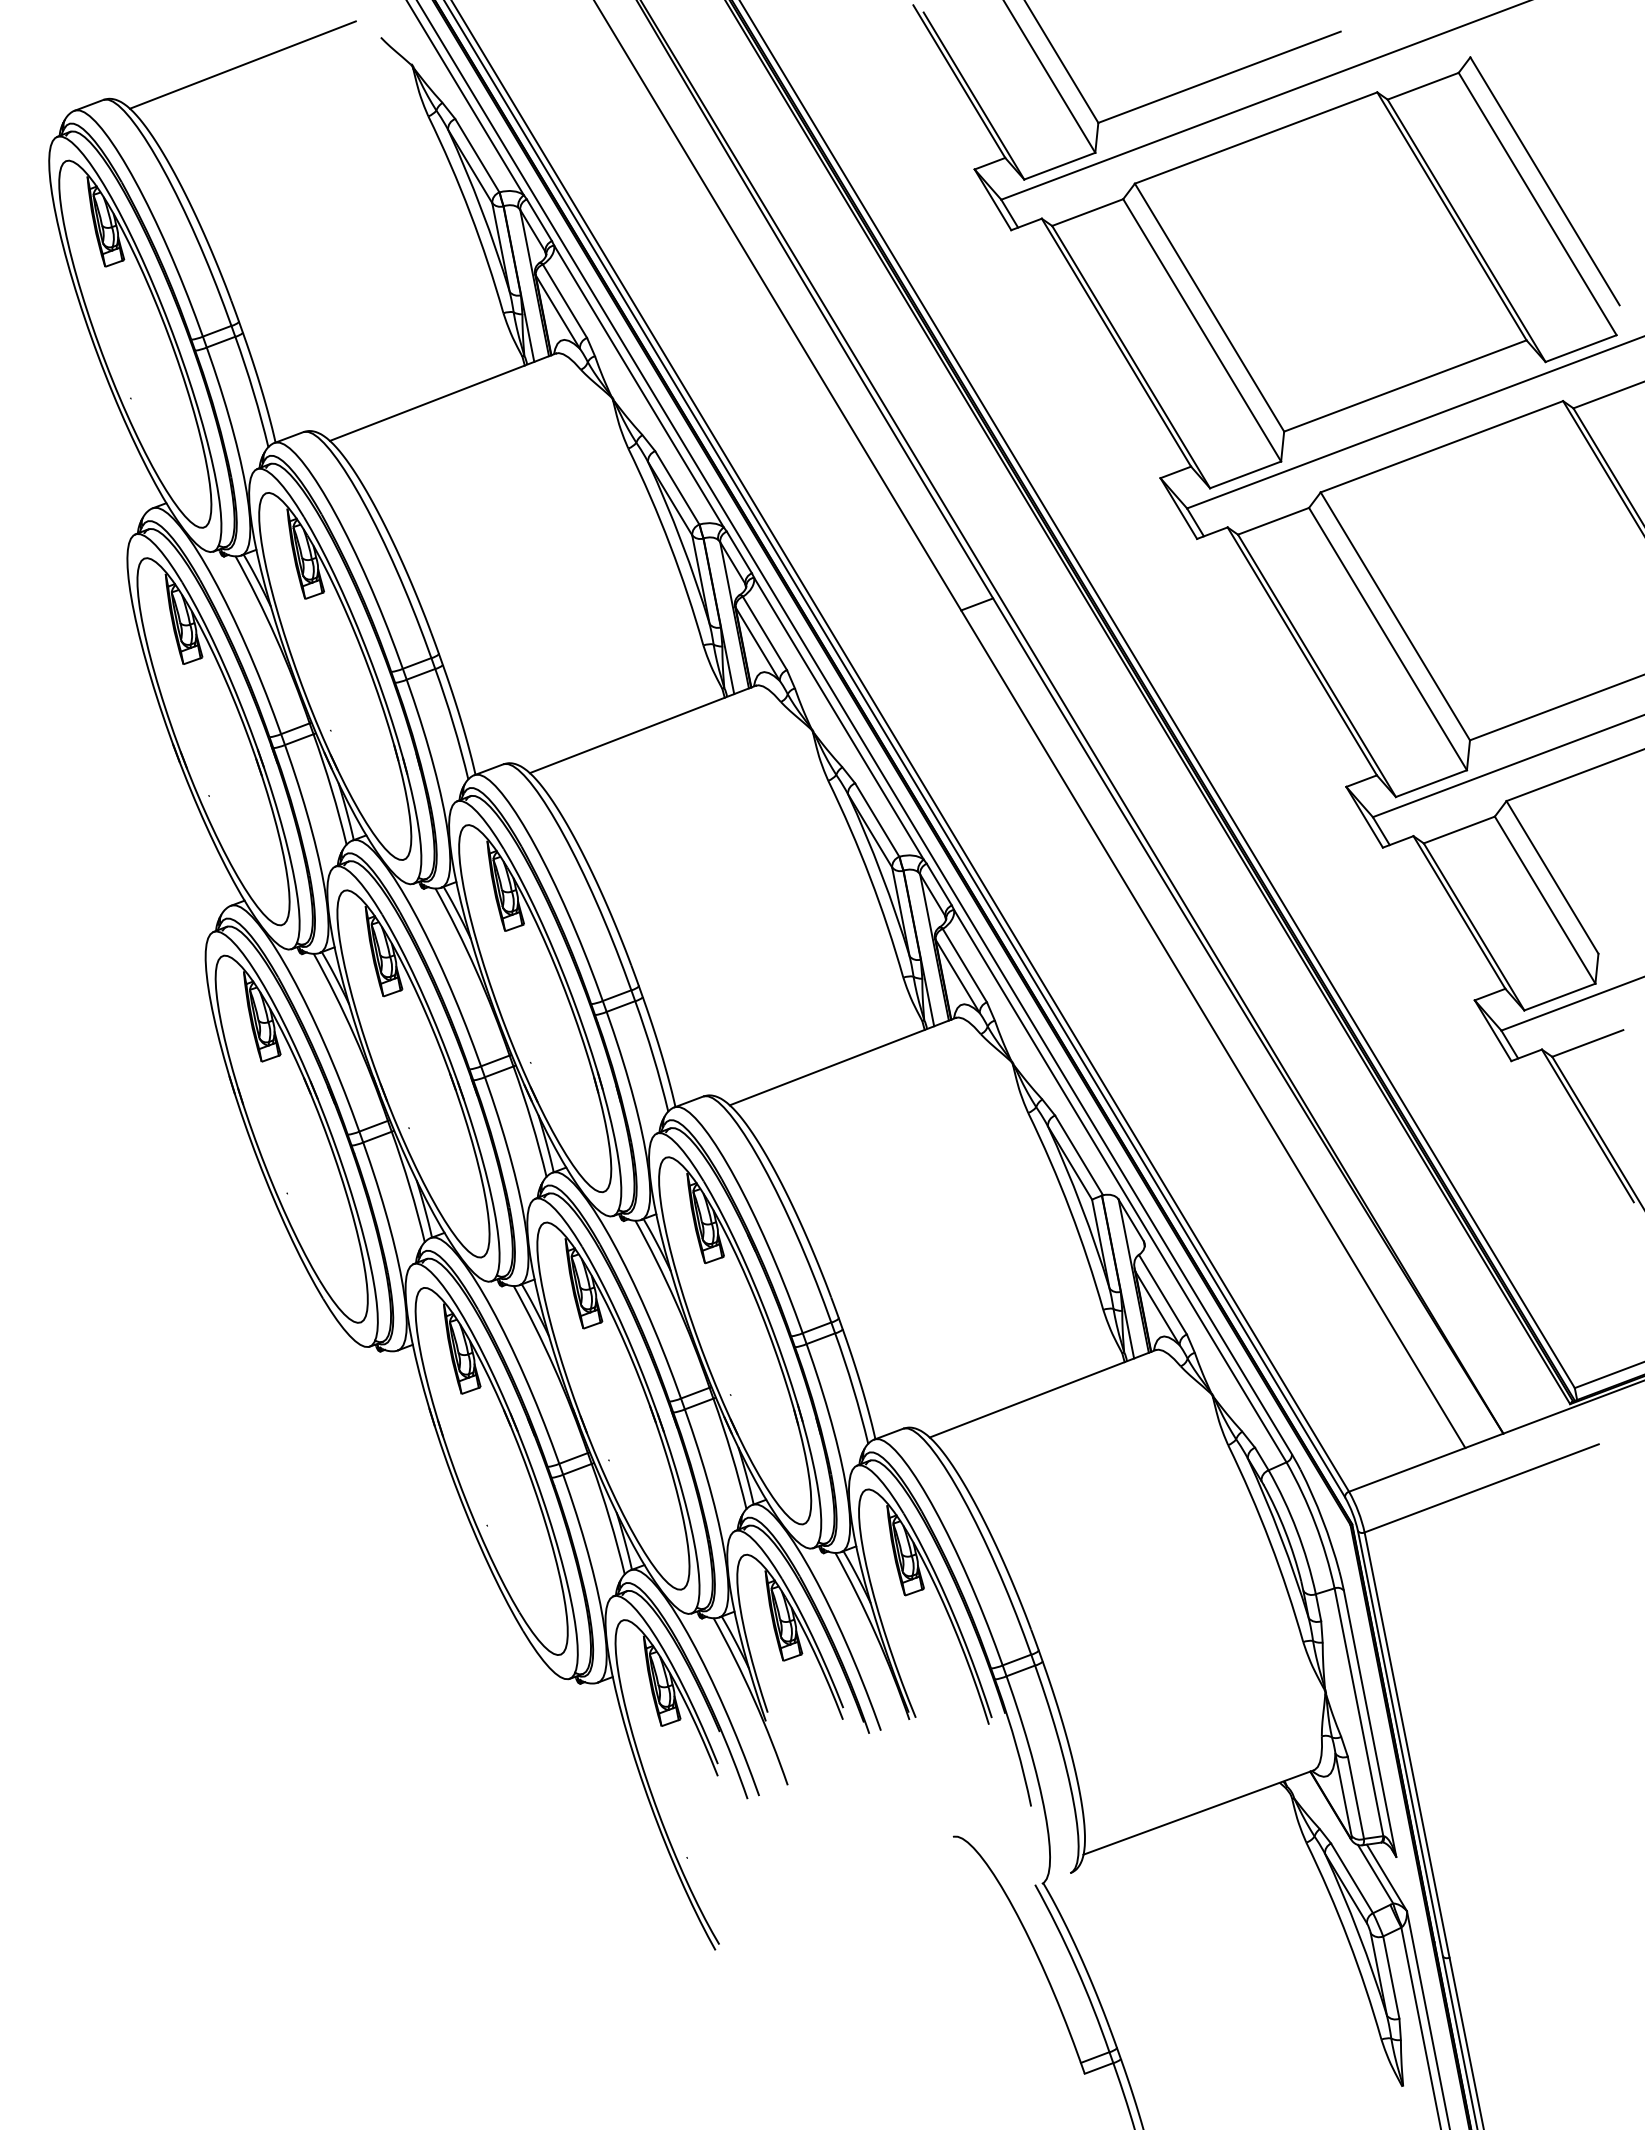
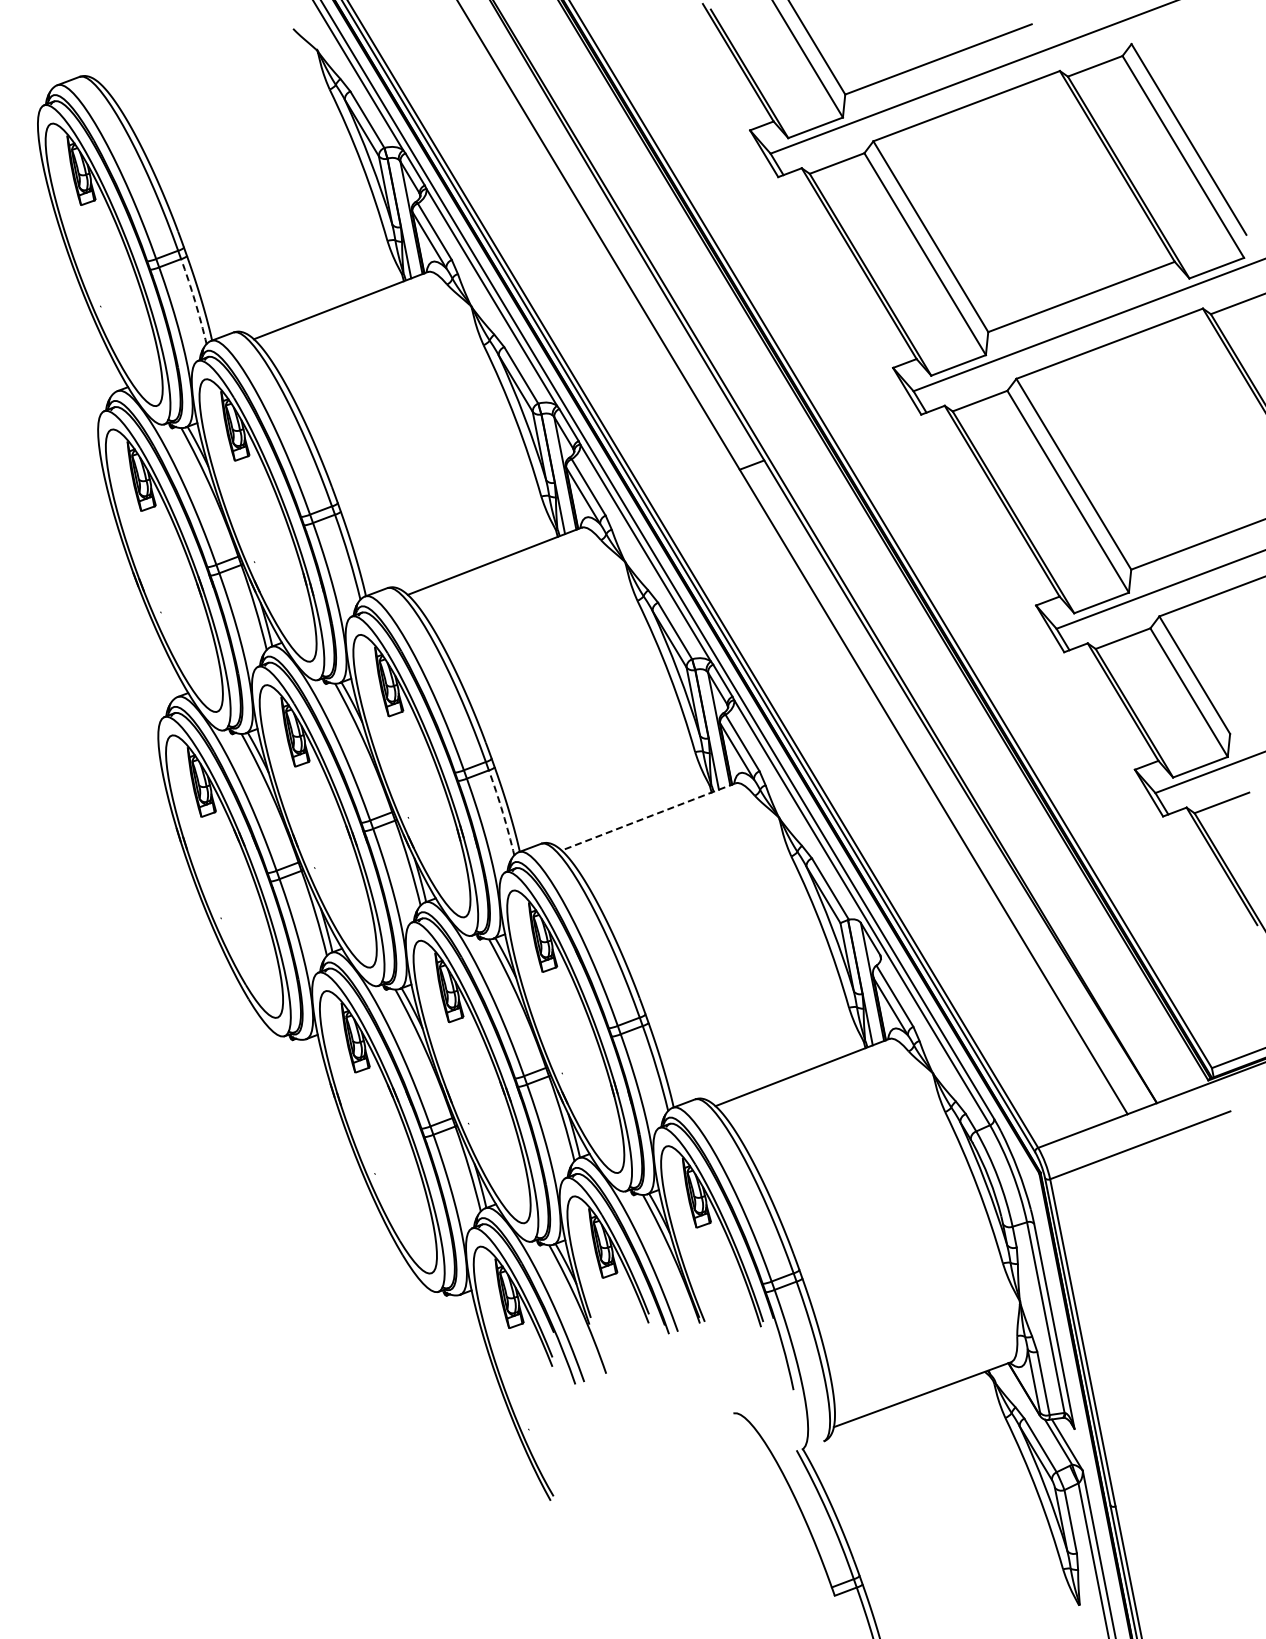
line: (242, 64) -> (186, 49), removed
arc: (253, 391) -> (195, 301), solid -> dashed
arc: (652, 1055) -> (502, 812), solid -> dashed
line: (842, 1062) -> (648, 817), solid -> dashed

